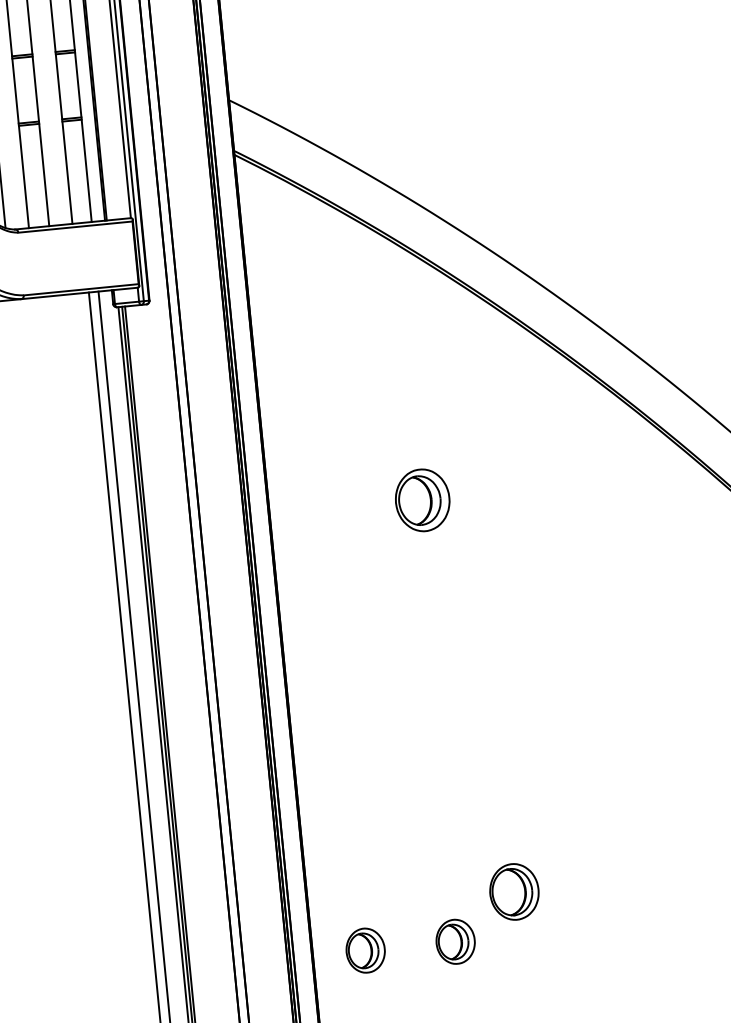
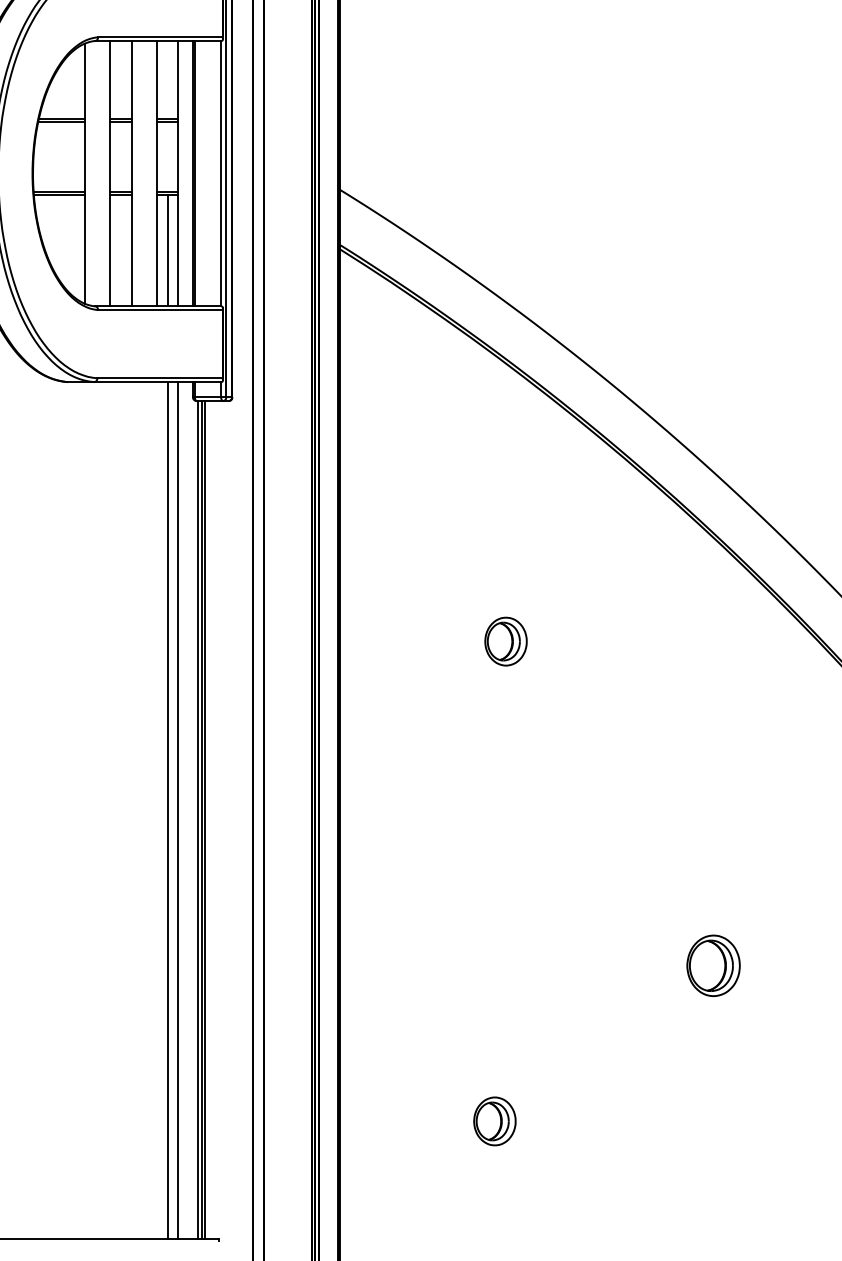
line: (76, 171) -> (167, 250), added
part: (422, 500) -> (505, 641), size x0.71
part: (514, 891) -> (713, 965), moved
part: (365, 950) -> (396, 1121), removed

